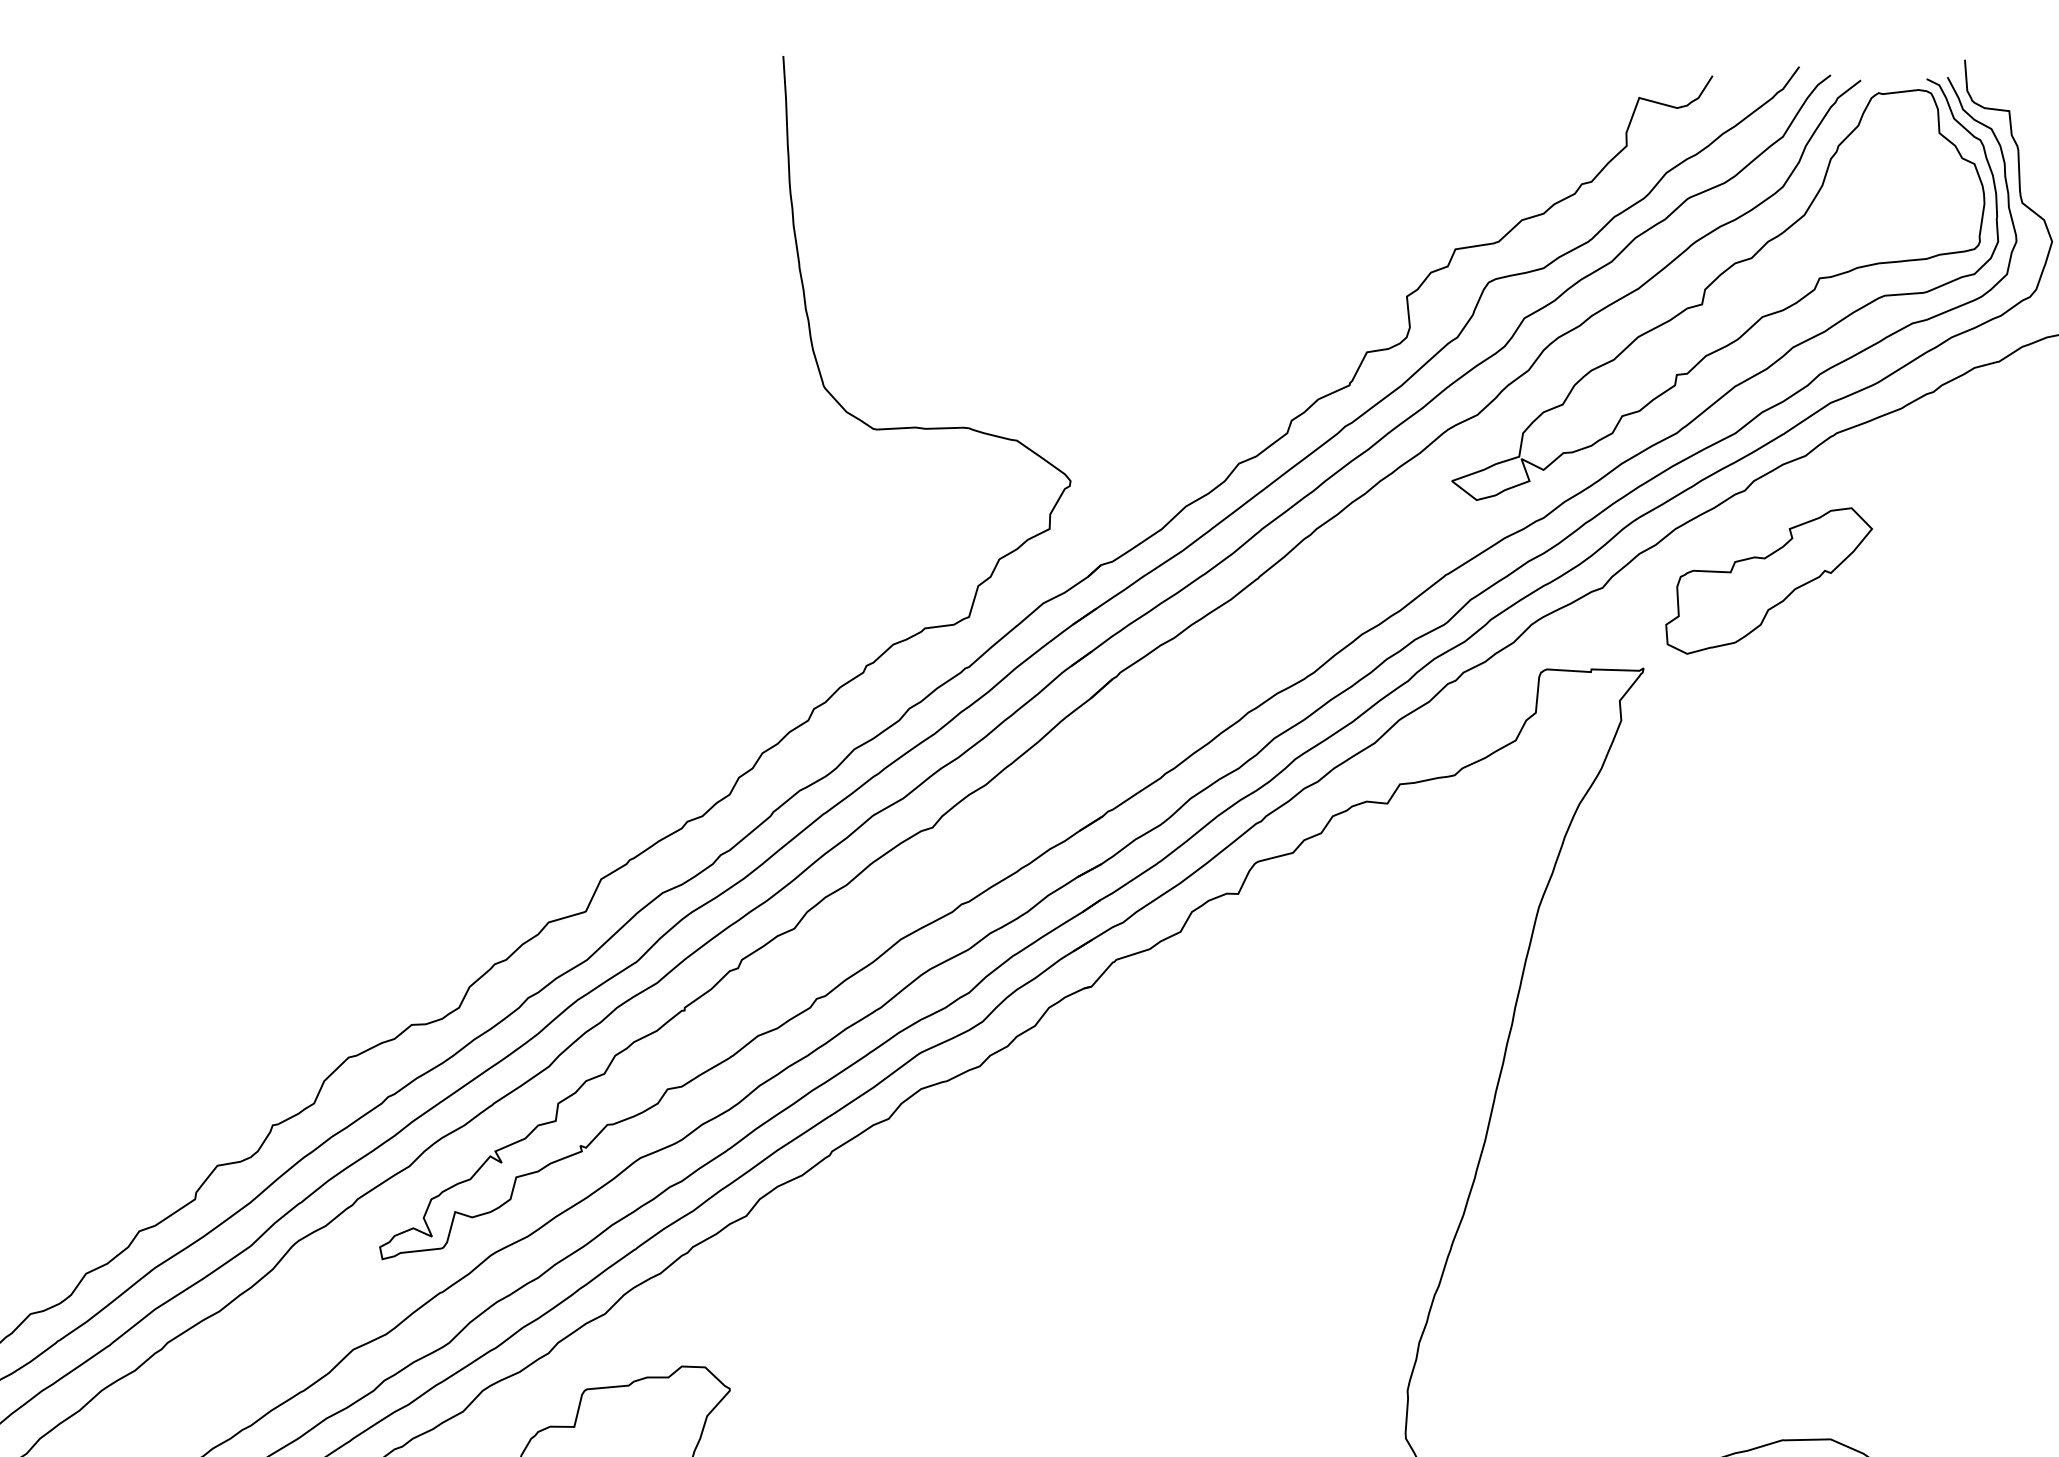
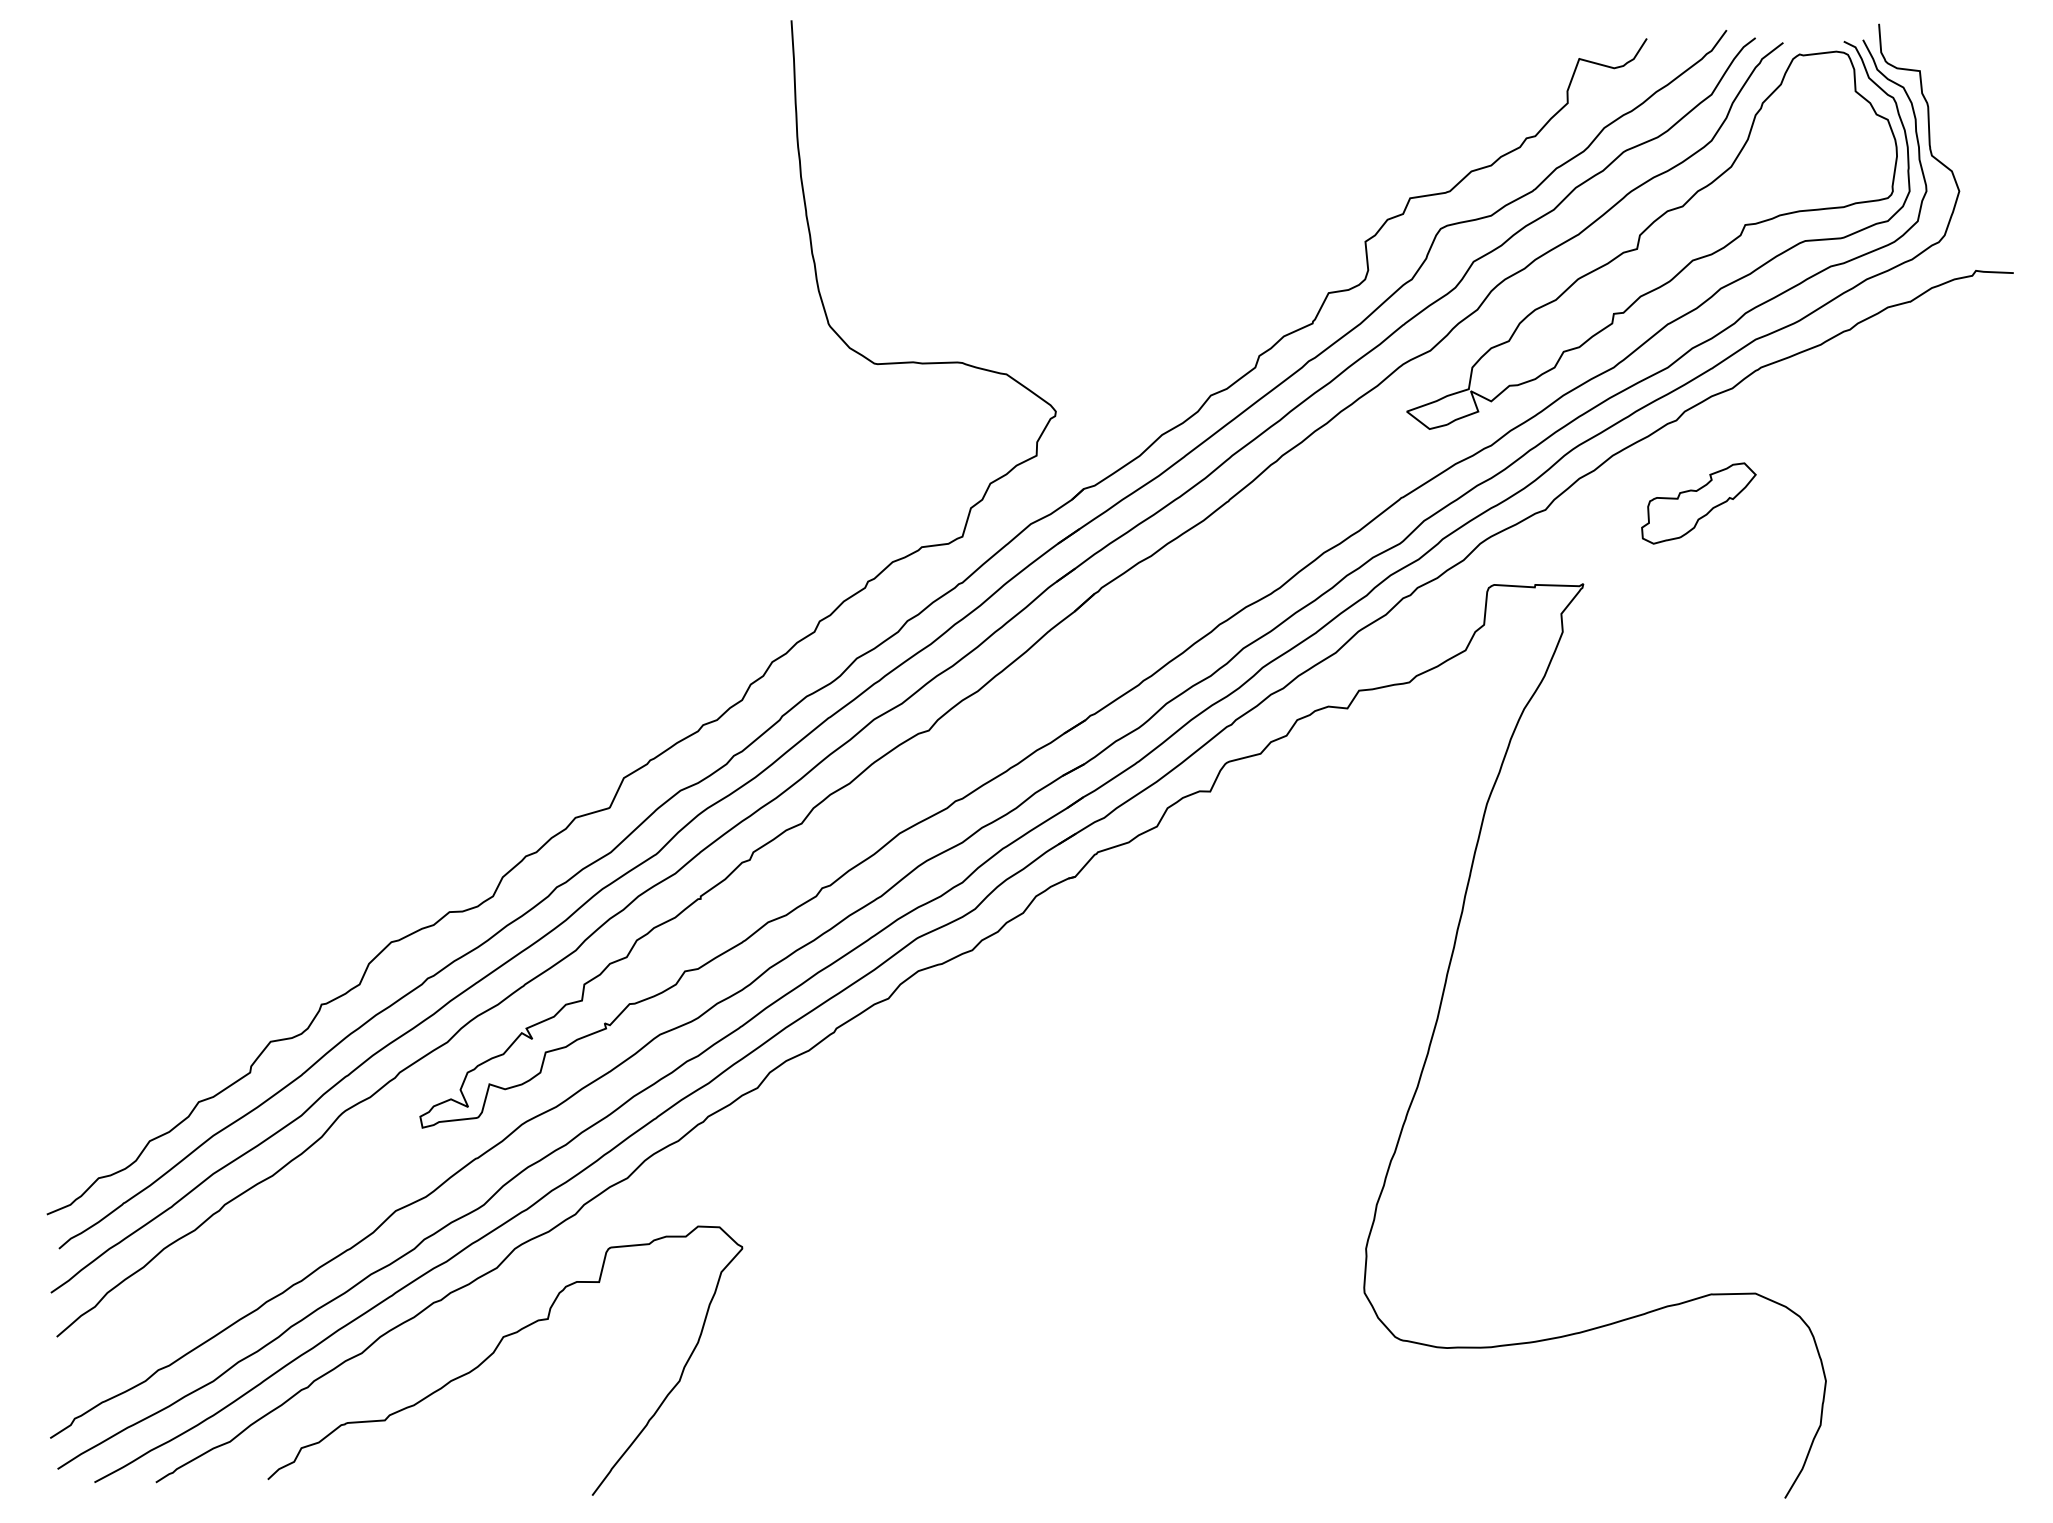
part: (1768, 580) -> (1698, 503), size x0.6

